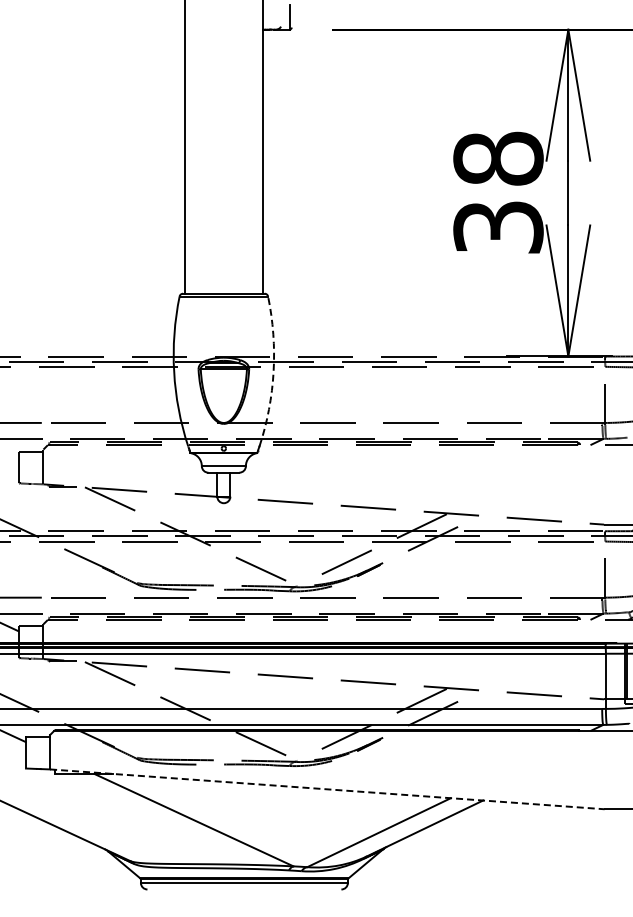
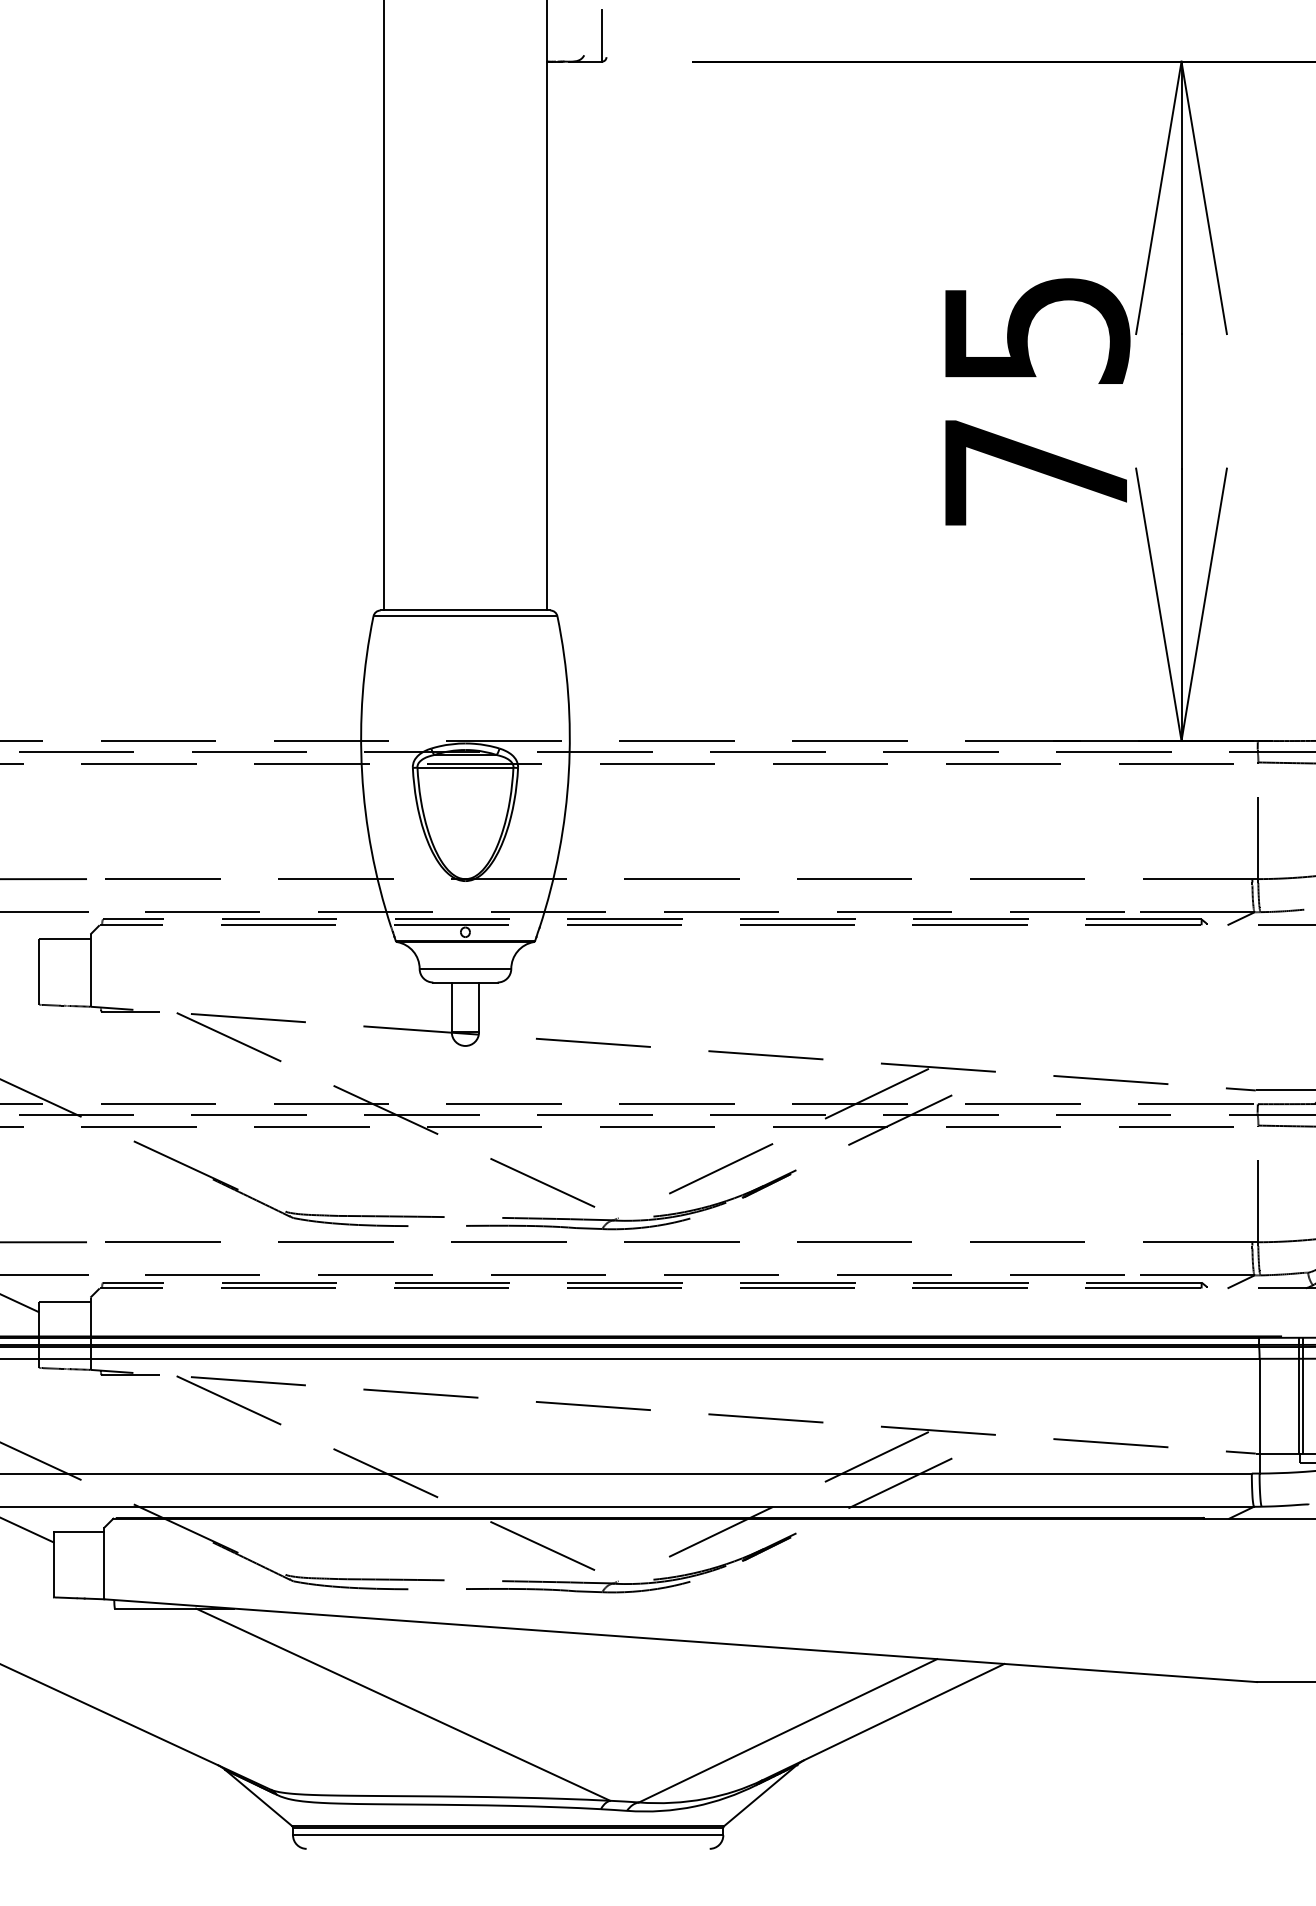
text: (498, 192) -> (1036, 400), 38 -> 75
arc: (273, 371) -> (568, 772), dashed -> solid
line: (327, 789) -> (680, 1641), dashed -> solid

